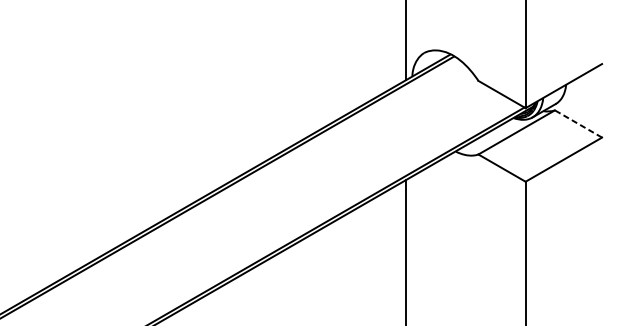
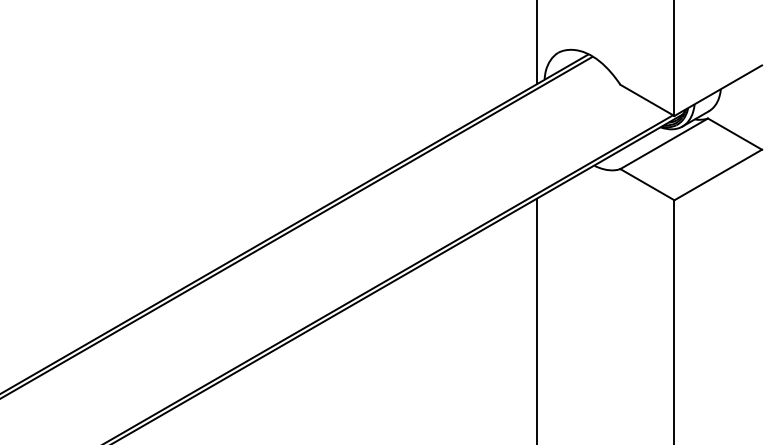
line: (578, 123) -> (734, 133), dashed -> solid

